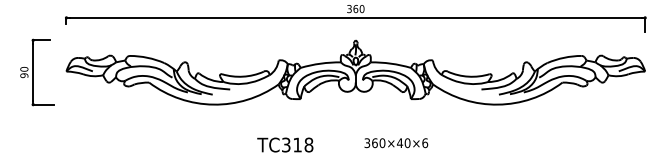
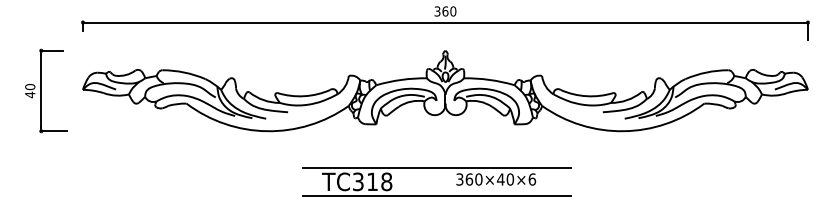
text: (24, 75) -> (30, 94), 90 -> 40
line: (348, 133) -> (436, 167), added
line: (348, 155) -> (436, 195), added

